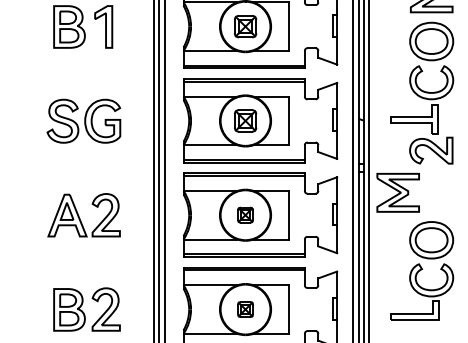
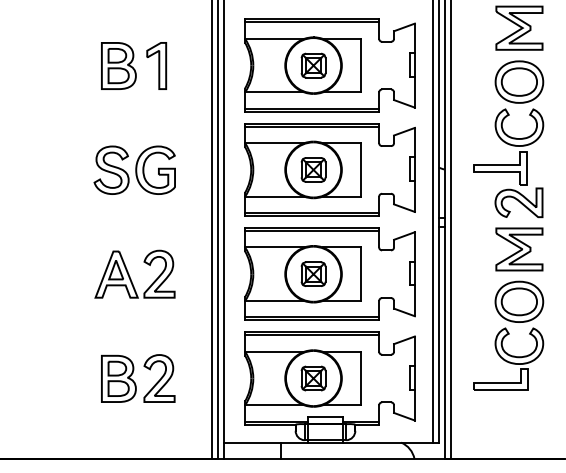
part: (398, 192) -> (519, 249), moved
part: (245, 214) -> (313, 273), size x1.43
part: (245, 309) -> (313, 378), size x1.43

